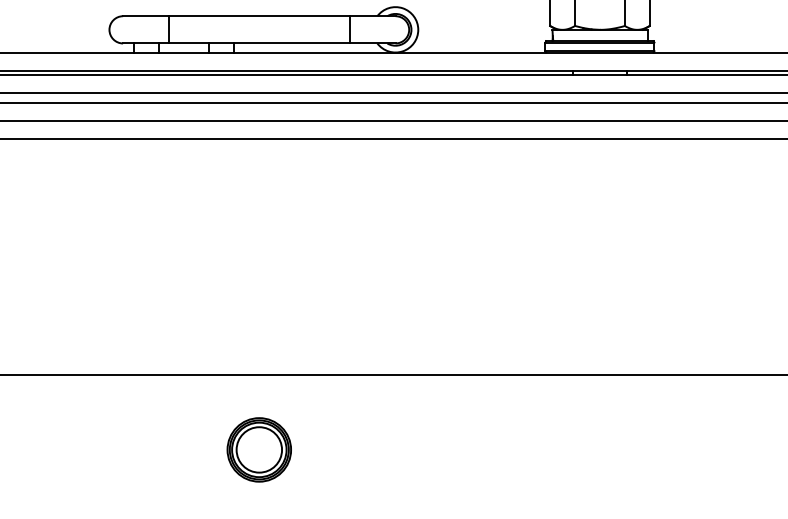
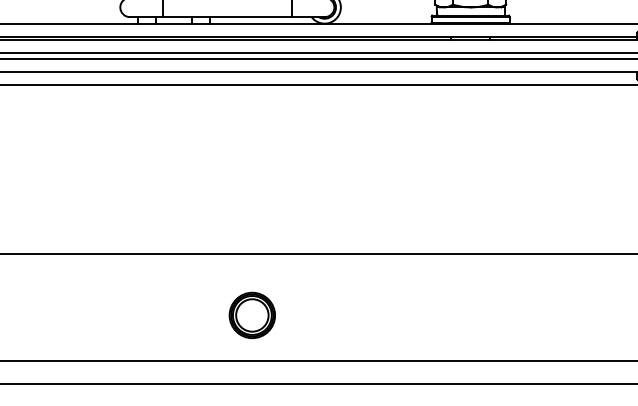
part: (258, 449) -> (251, 315), moved

